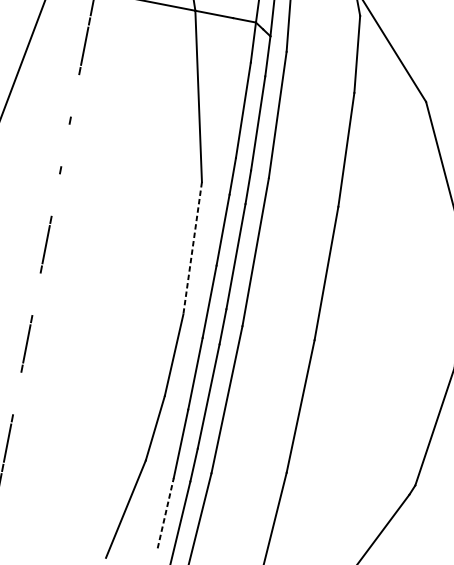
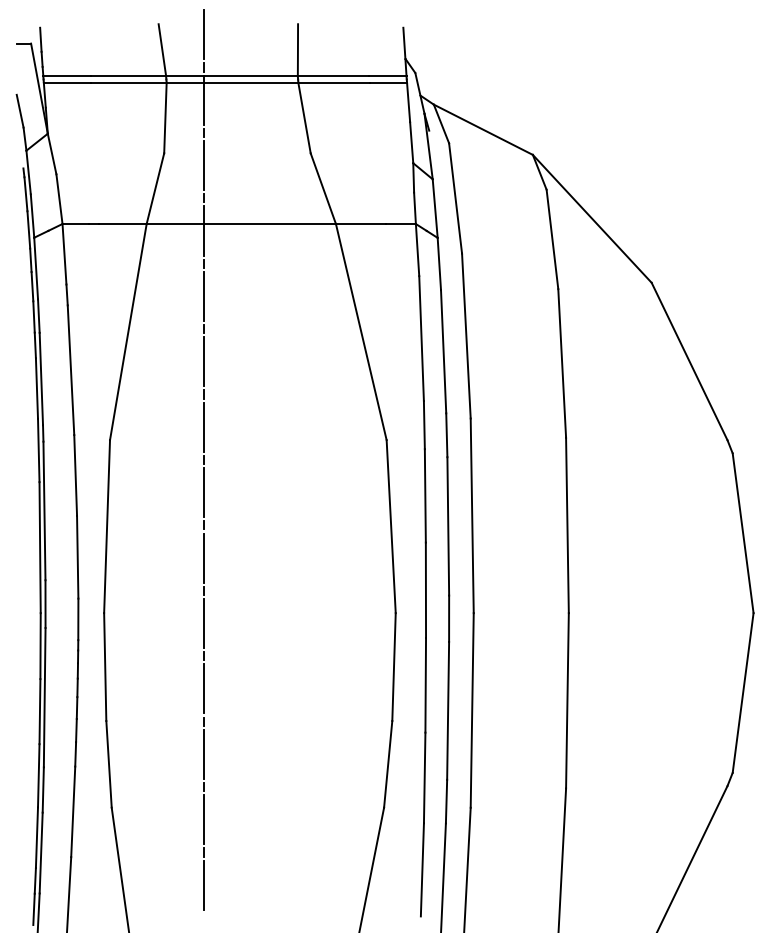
line: (75, 95) -> (204, 361), added
line: (65, 144) -> (204, 426), added
line: (56, 195) -> (204, 492), added
line: (192, 248) -> (391, 526), dashed -> solid
line: (36, 294) -> (204, 623), added
line: (17, 392) -> (204, 753), added
line: (165, 513) -> (422, 869), dashed -> solid

